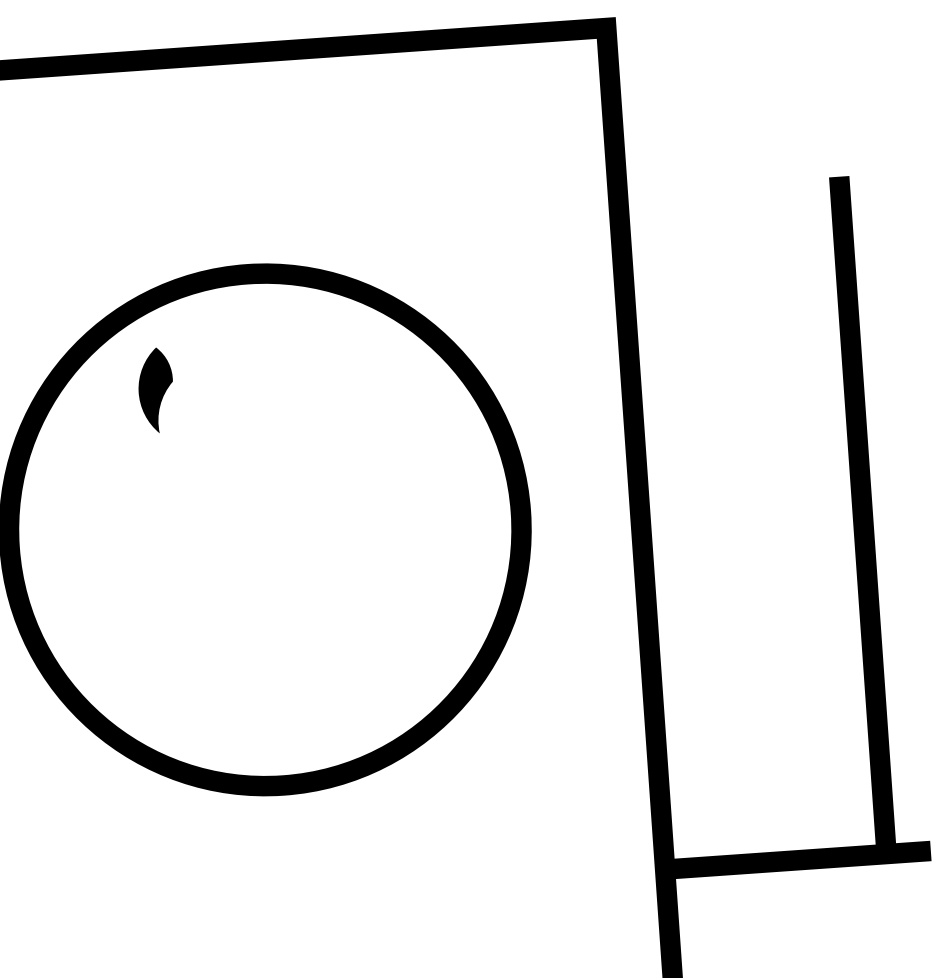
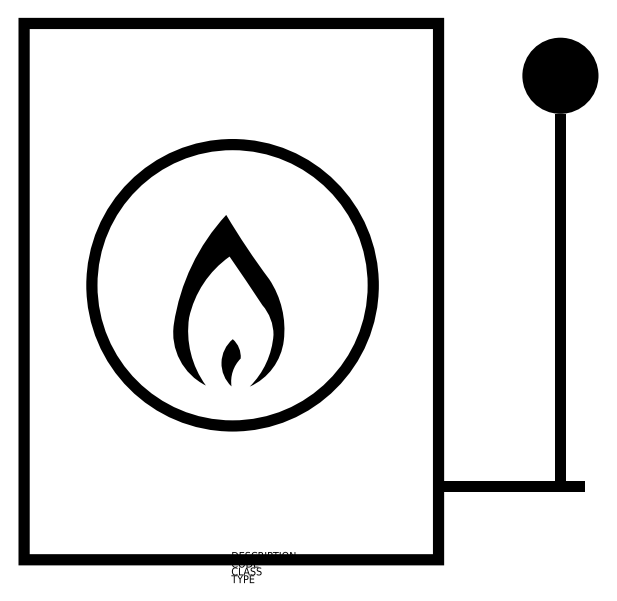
fill: (834, 107) -> (560, 75), added
part: (154, 390) -> (230, 362), moved
fill: (259, 558) -> (228, 300), added

